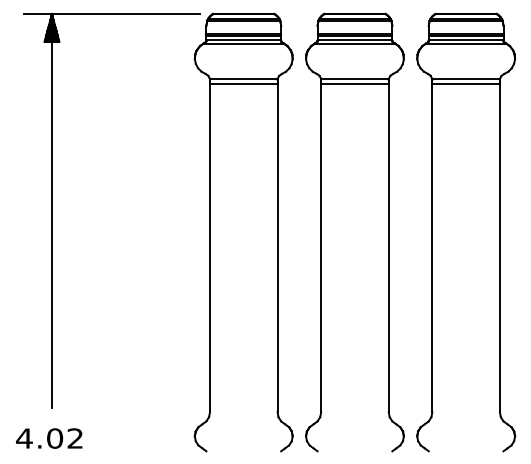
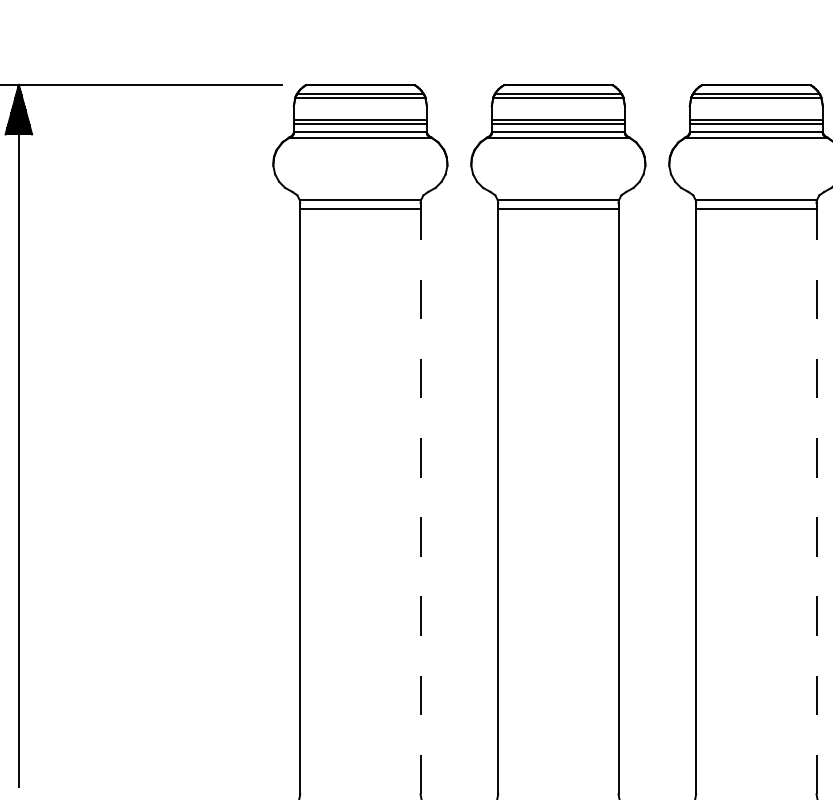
line: (277, 247) -> (420, 500), solid -> dashed
line: (499, 247) -> (815, 500), solid -> dashed

